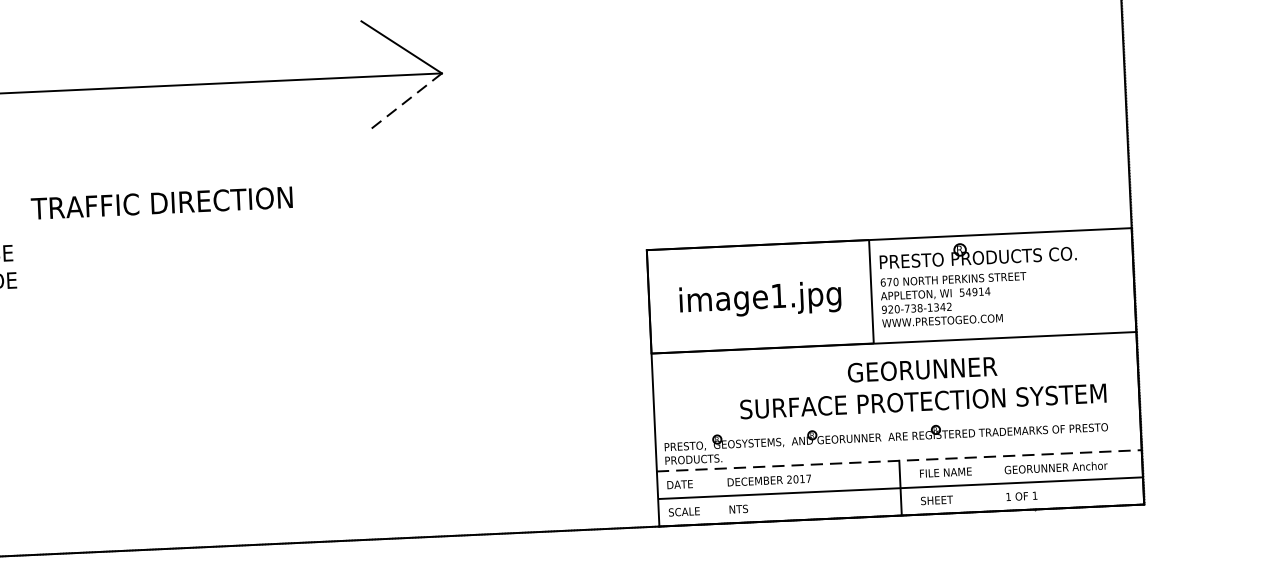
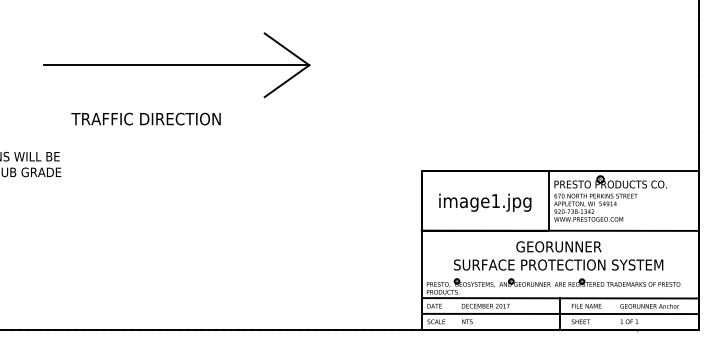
line: (403, 103) -> (286, 81), dashed -> solid
text: (160, 202) -> (145, 118), moved
text: (922, 384) -> (558, 255), moved
line: (899, 461) -> (560, 298), dashed -> solid

